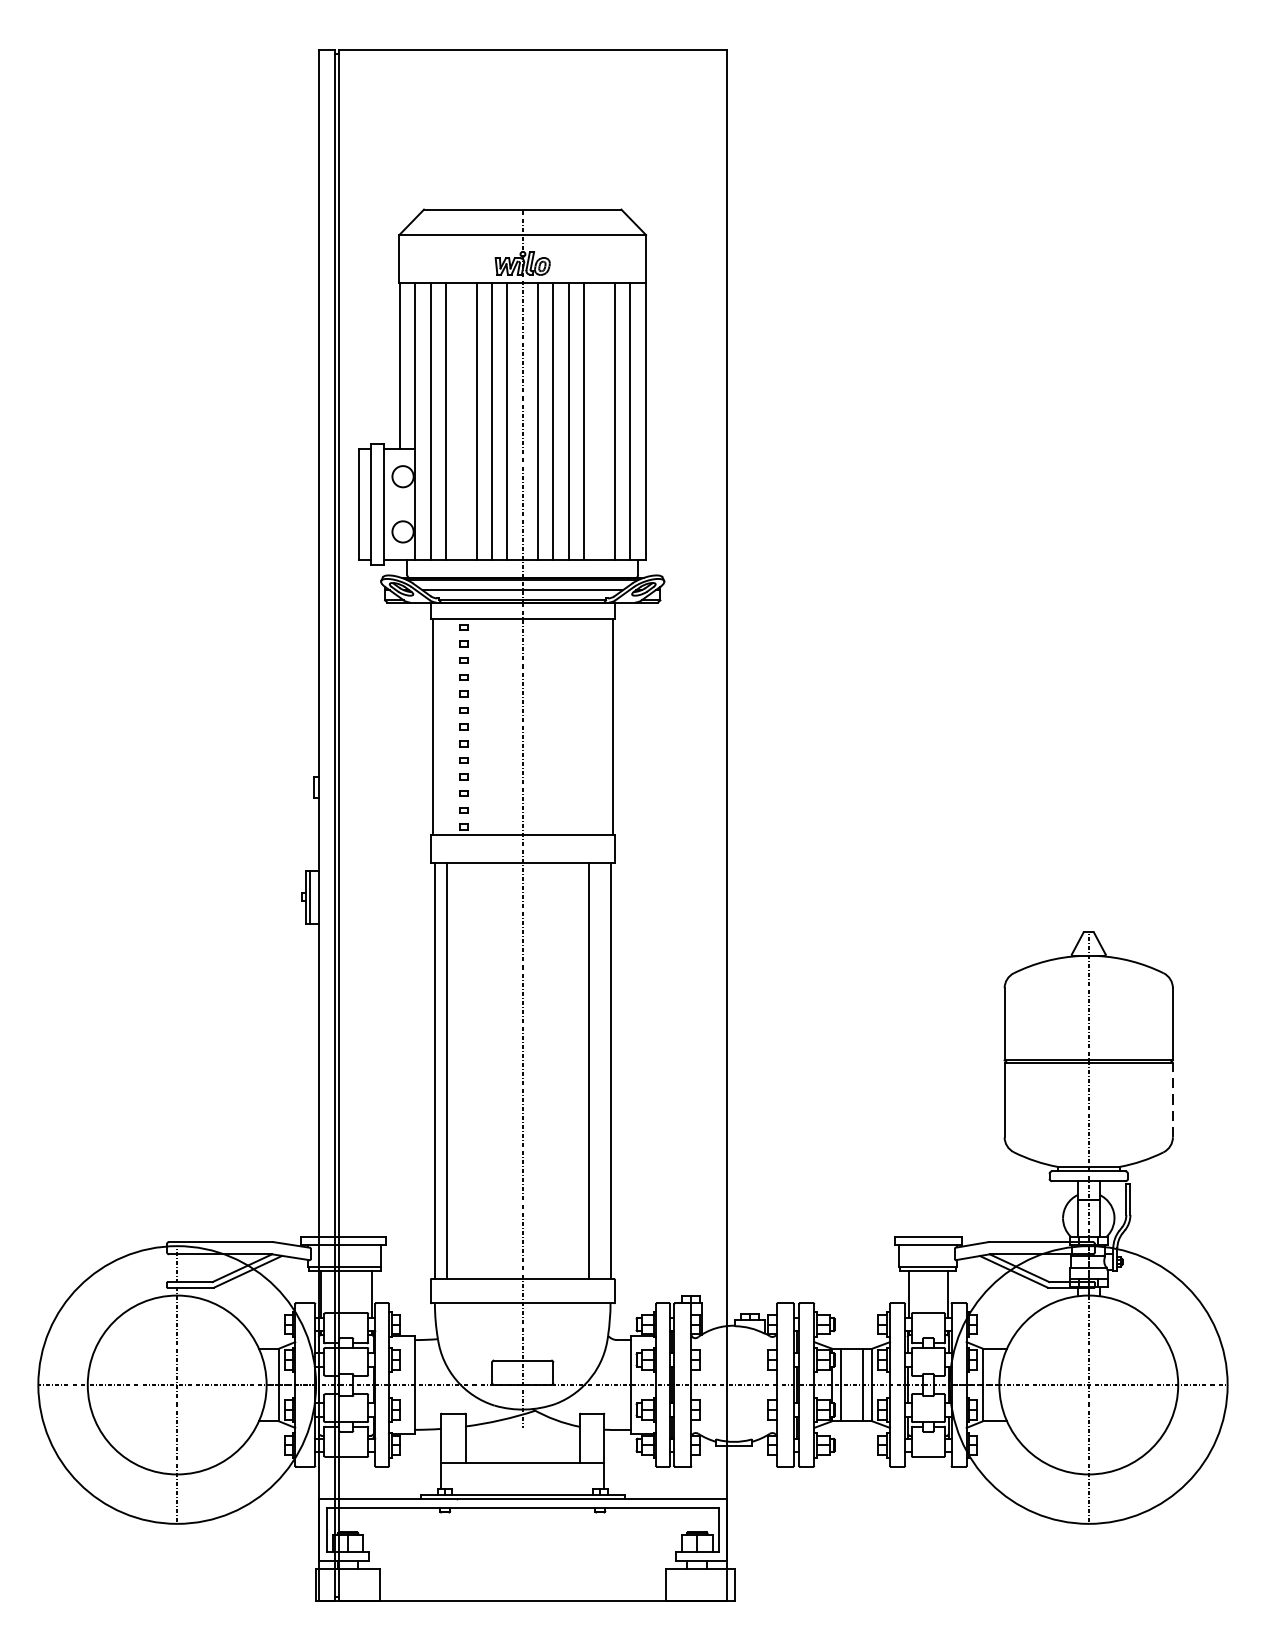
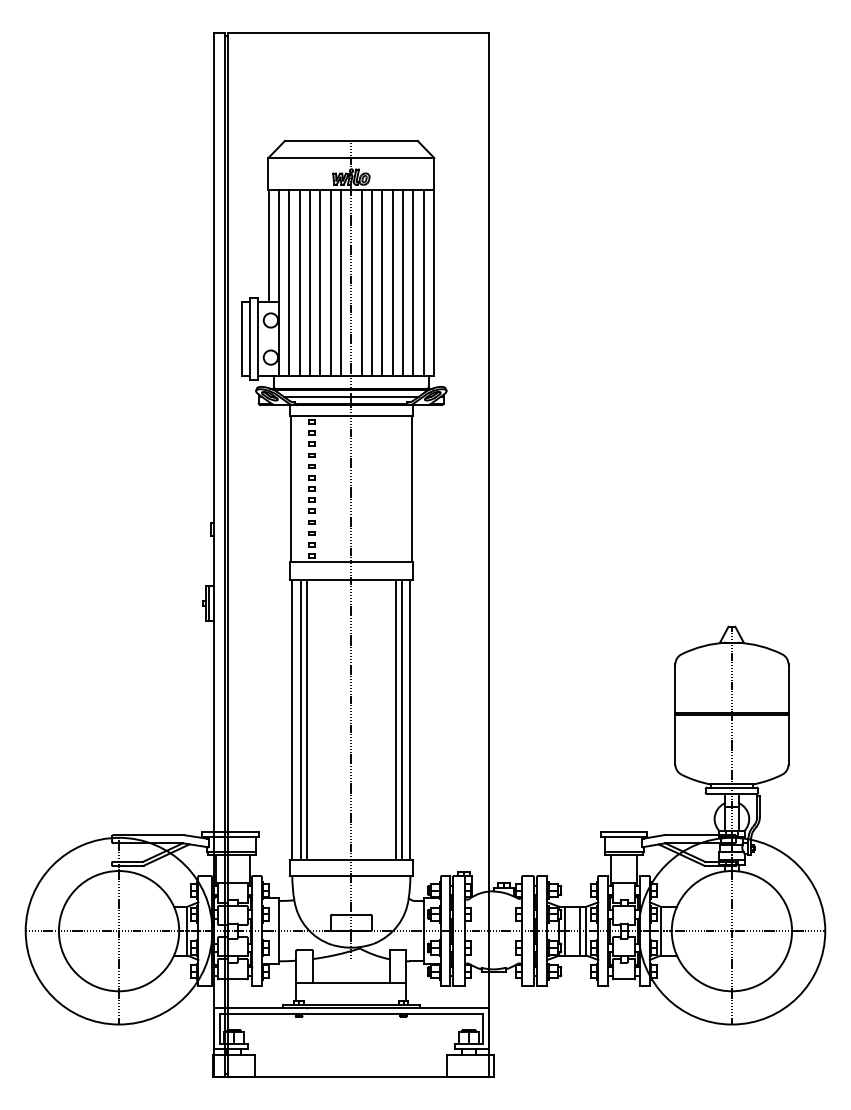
line: (461, 421) -> (310, 283), added
line: (598, 421) -> (402, 283), added
line: (457, 1070) -> (307, 719), added
line: (598, 1070) -> (402, 719), added
line: (1172, 1099) -> (788, 739), dashed -> solid

